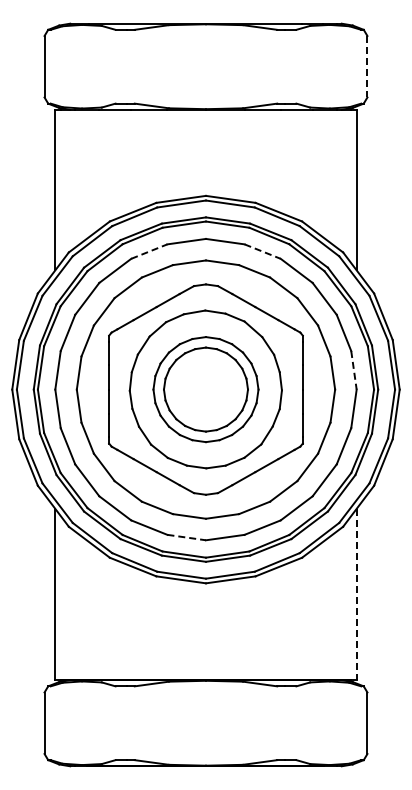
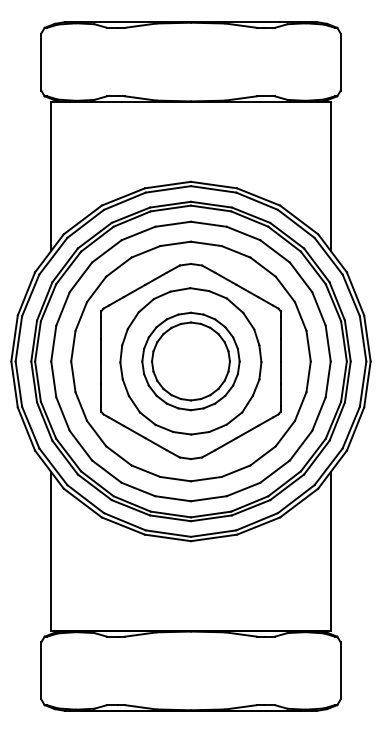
line: (367, 66) -> (340, 61), dashed -> solid
line: (149, 251) -> (138, 233), dashed -> solid
line: (263, 251) -> (244, 233), dashed -> solid
line: (354, 370) -> (328, 343), dashed -> solid
line: (187, 537) -> (173, 498), dashed -> solid
line: (356, 594) -> (330, 551), dashed -> solid

